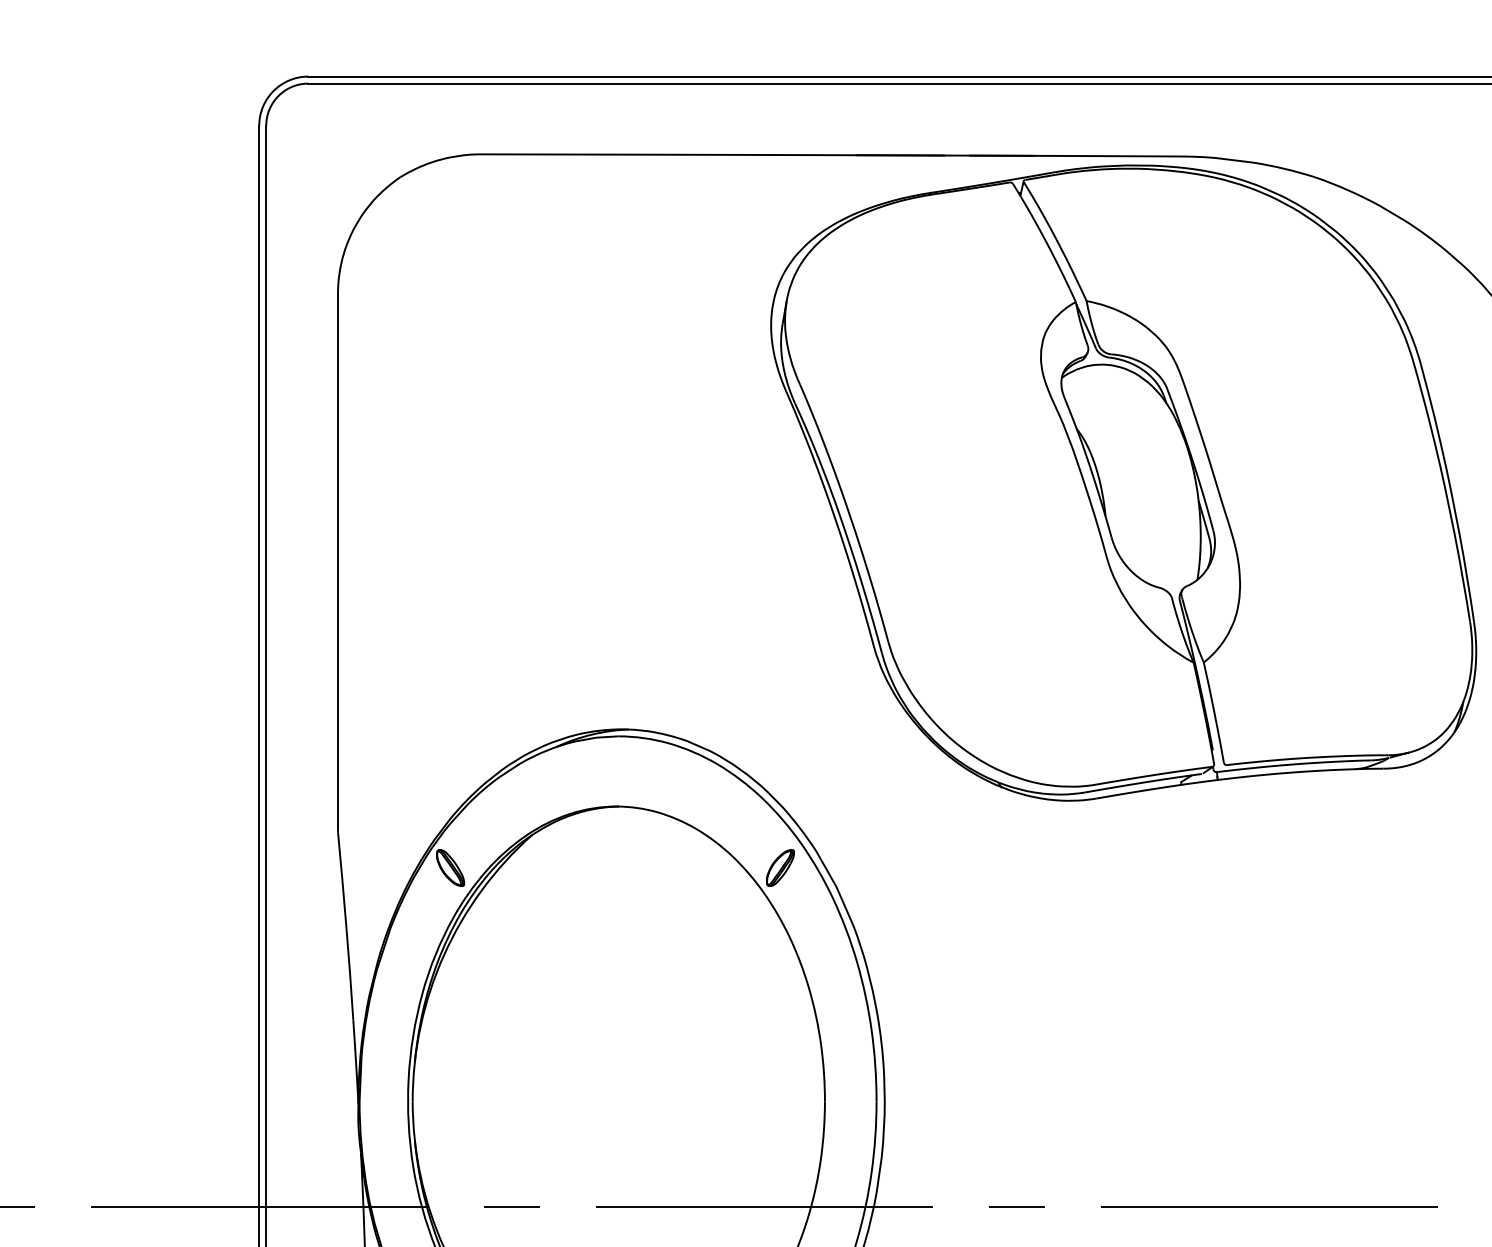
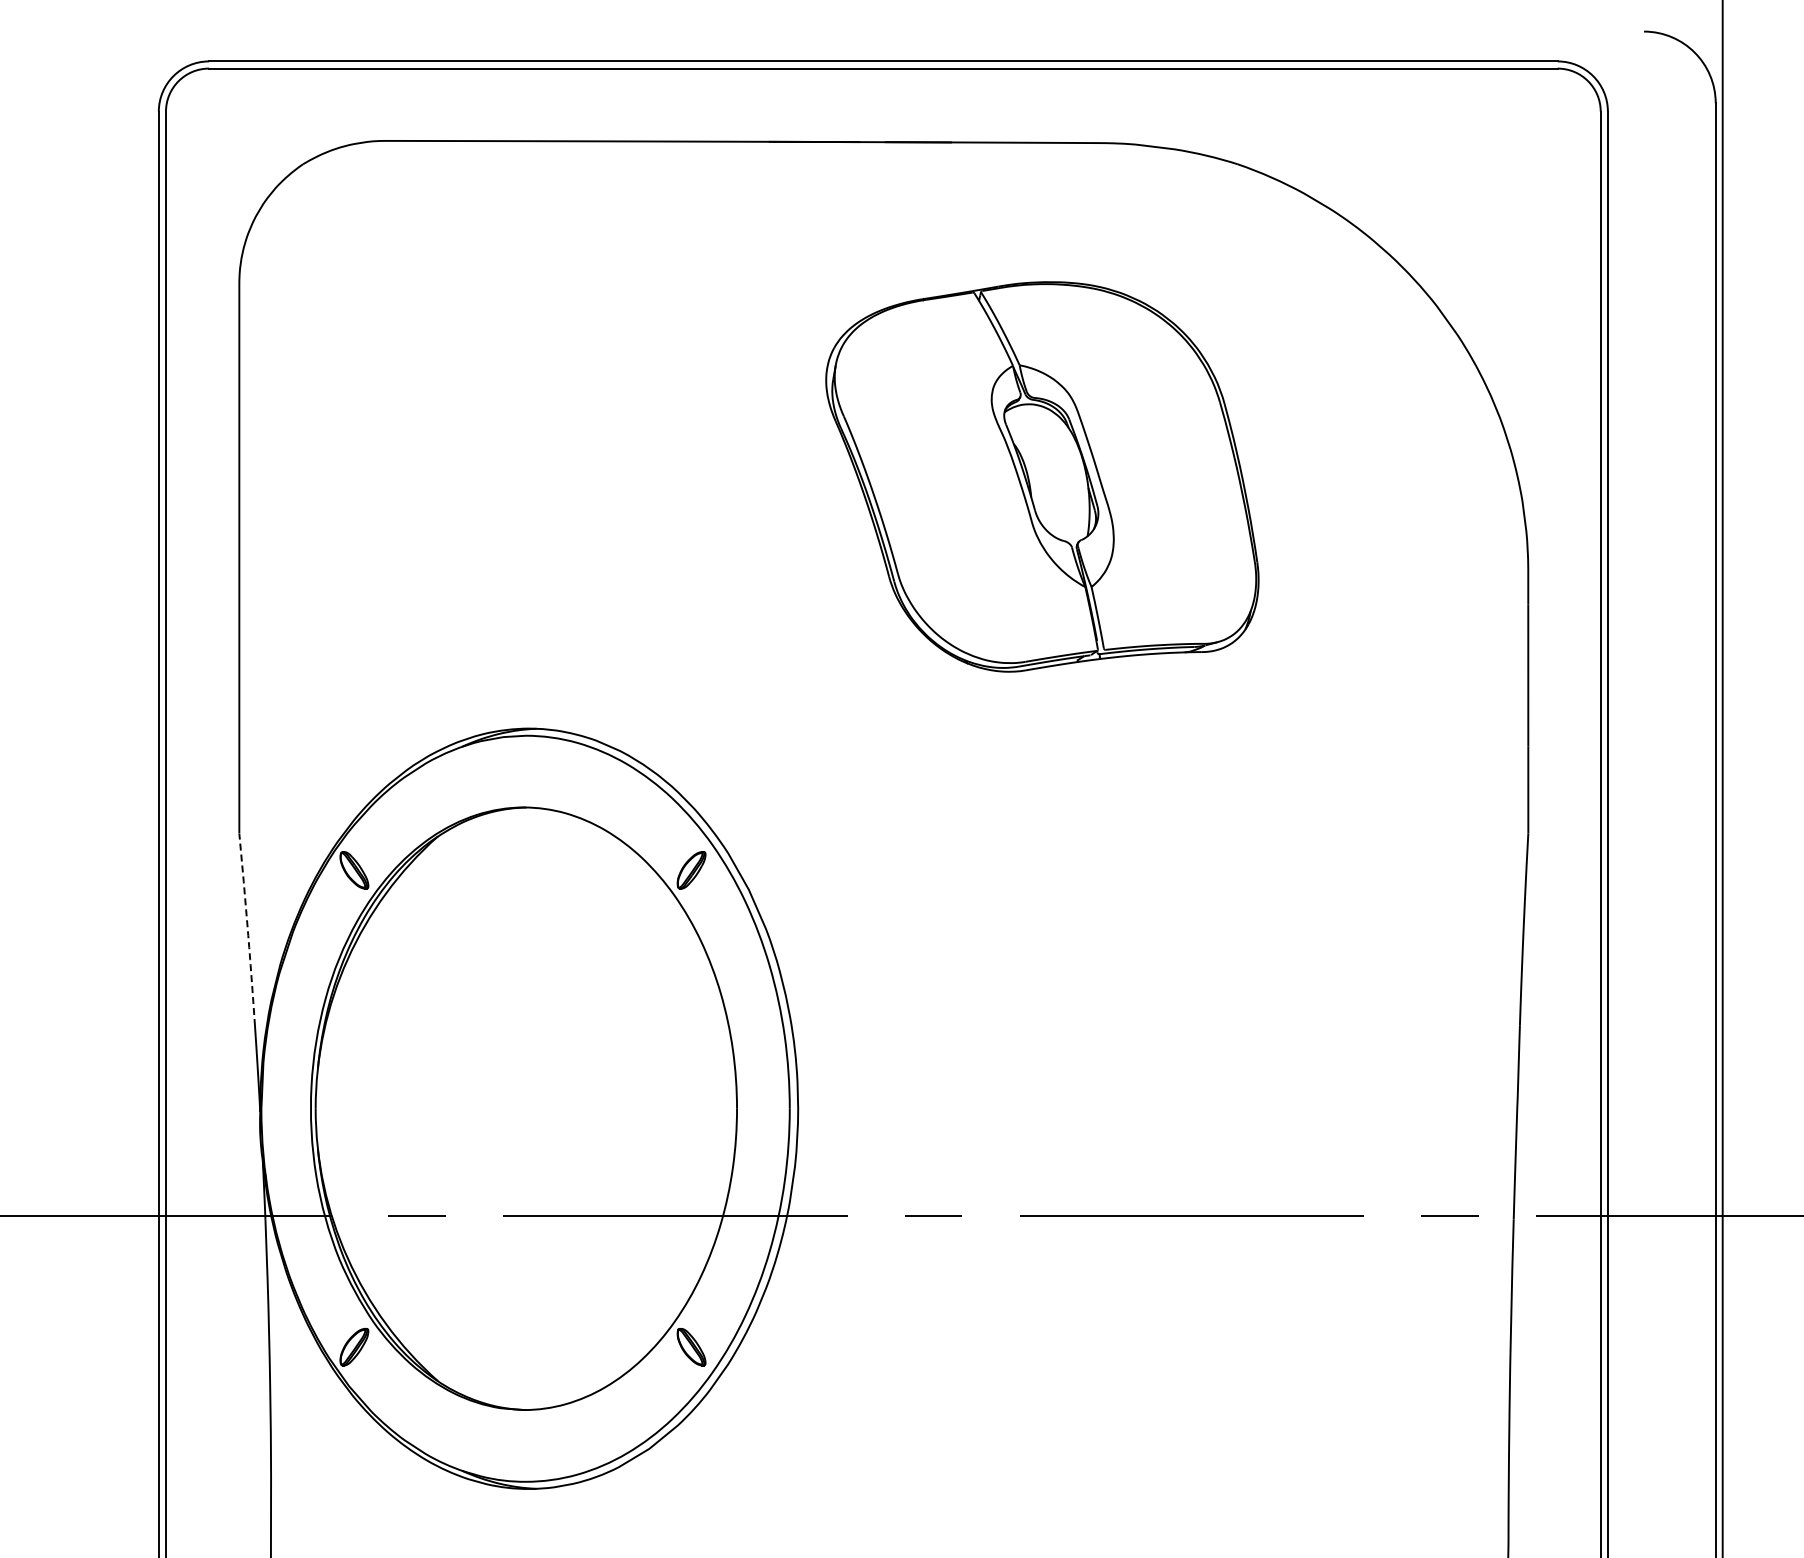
part: (1123, 482) -> (1042, 476), size x0.6
line: (345, 927) -> (247, 931), solid -> dashed

